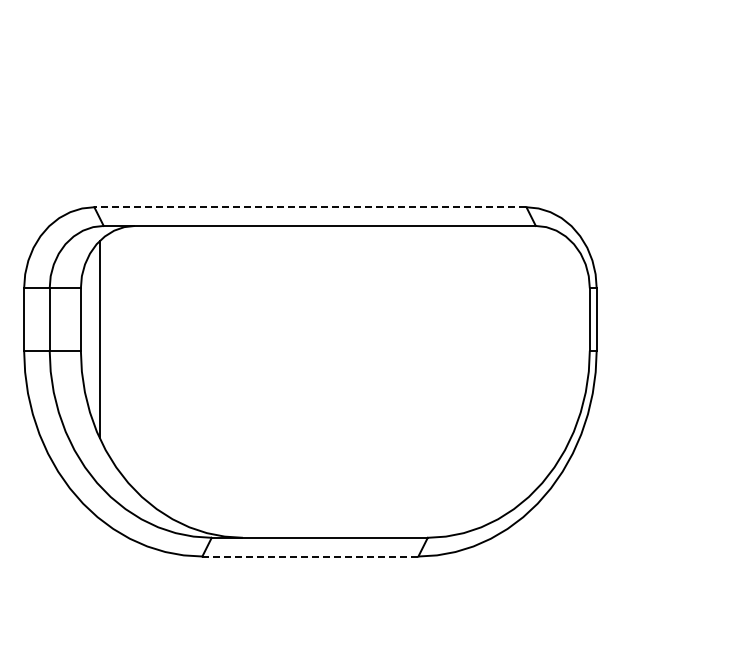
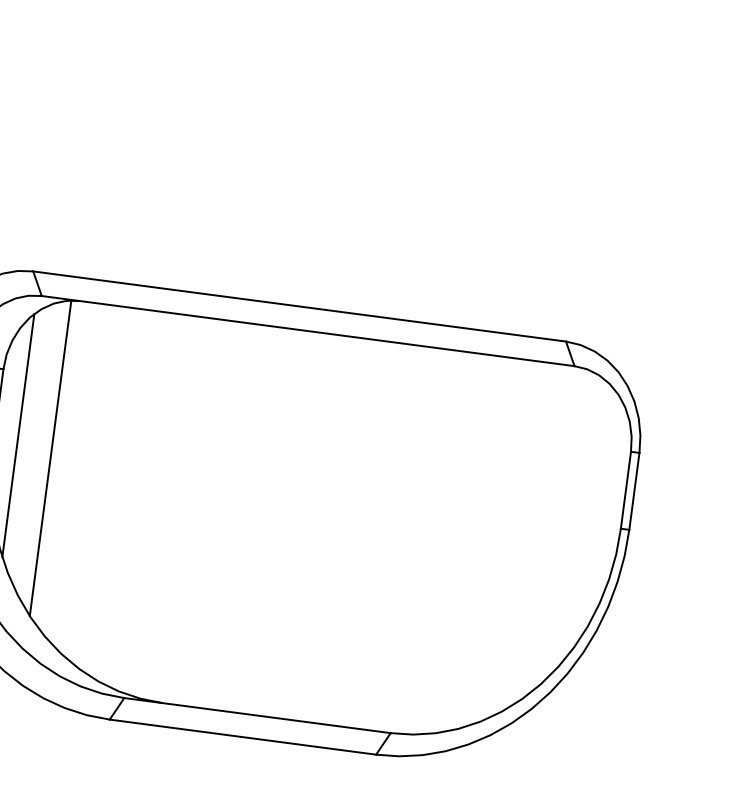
line: (309, 207) -> (298, 306), dashed -> solid
line: (127, 354) -> (50, 458), added
line: (310, 556) -> (243, 737), dashed -> solid

